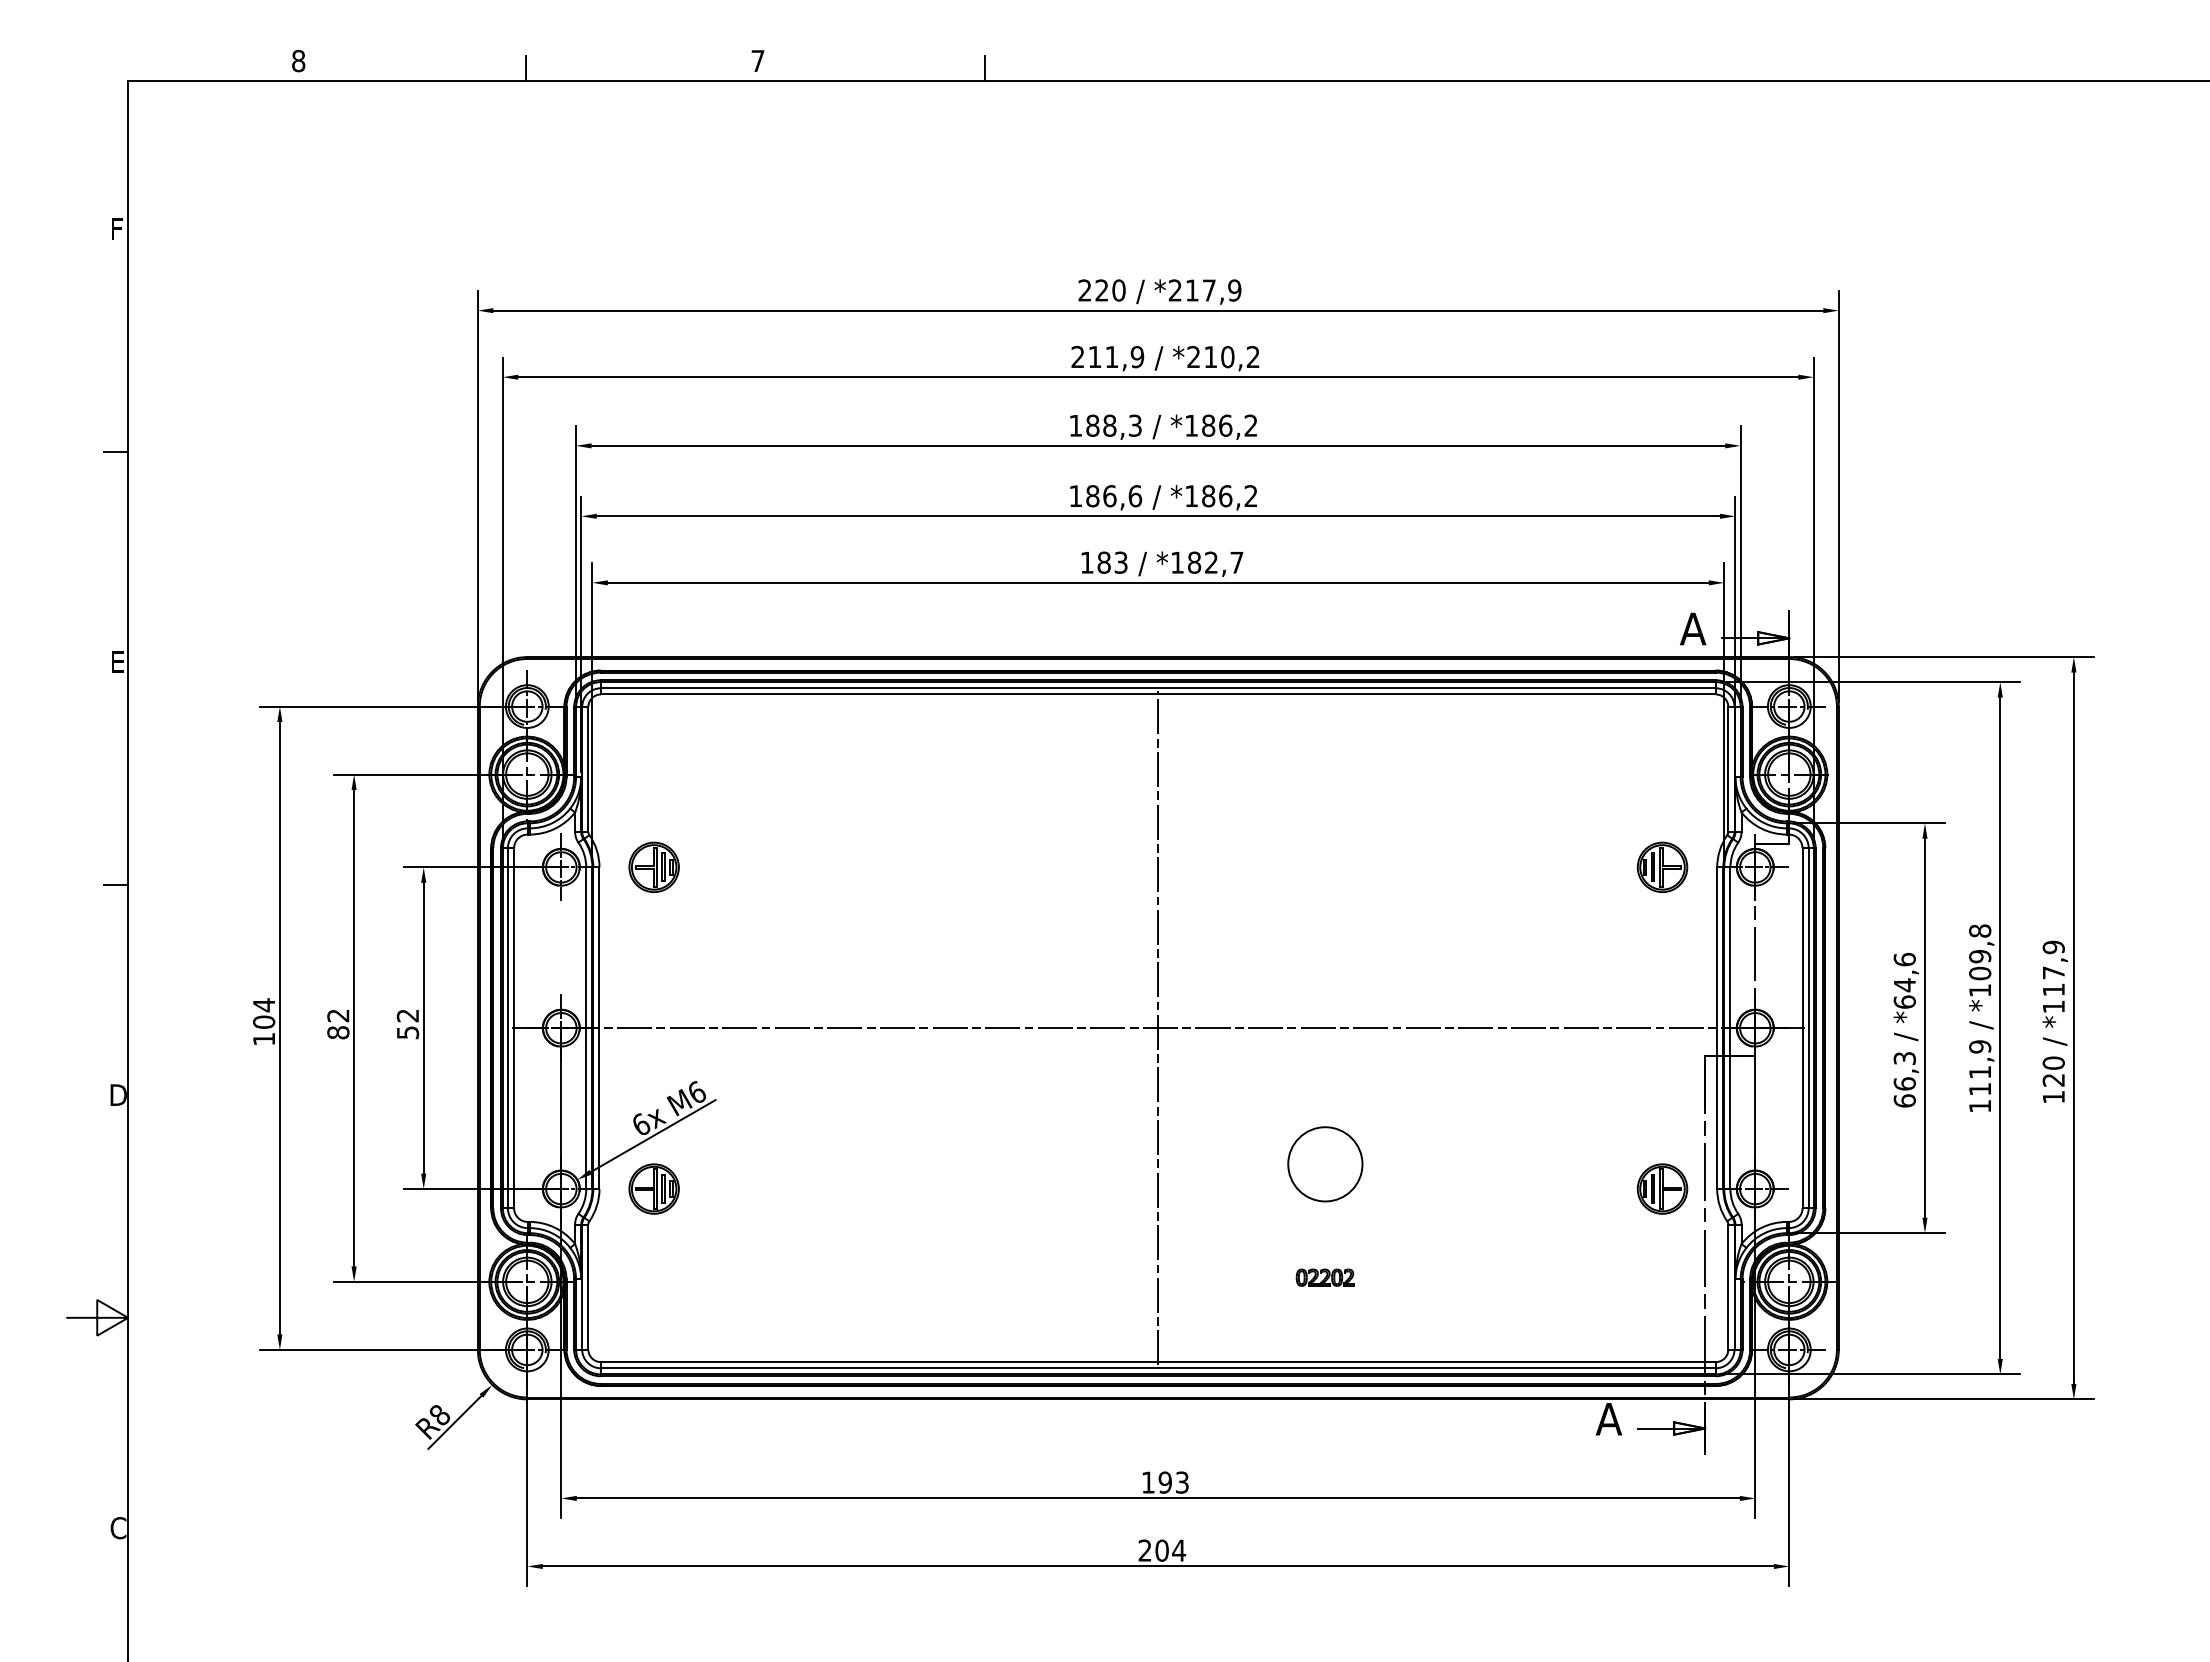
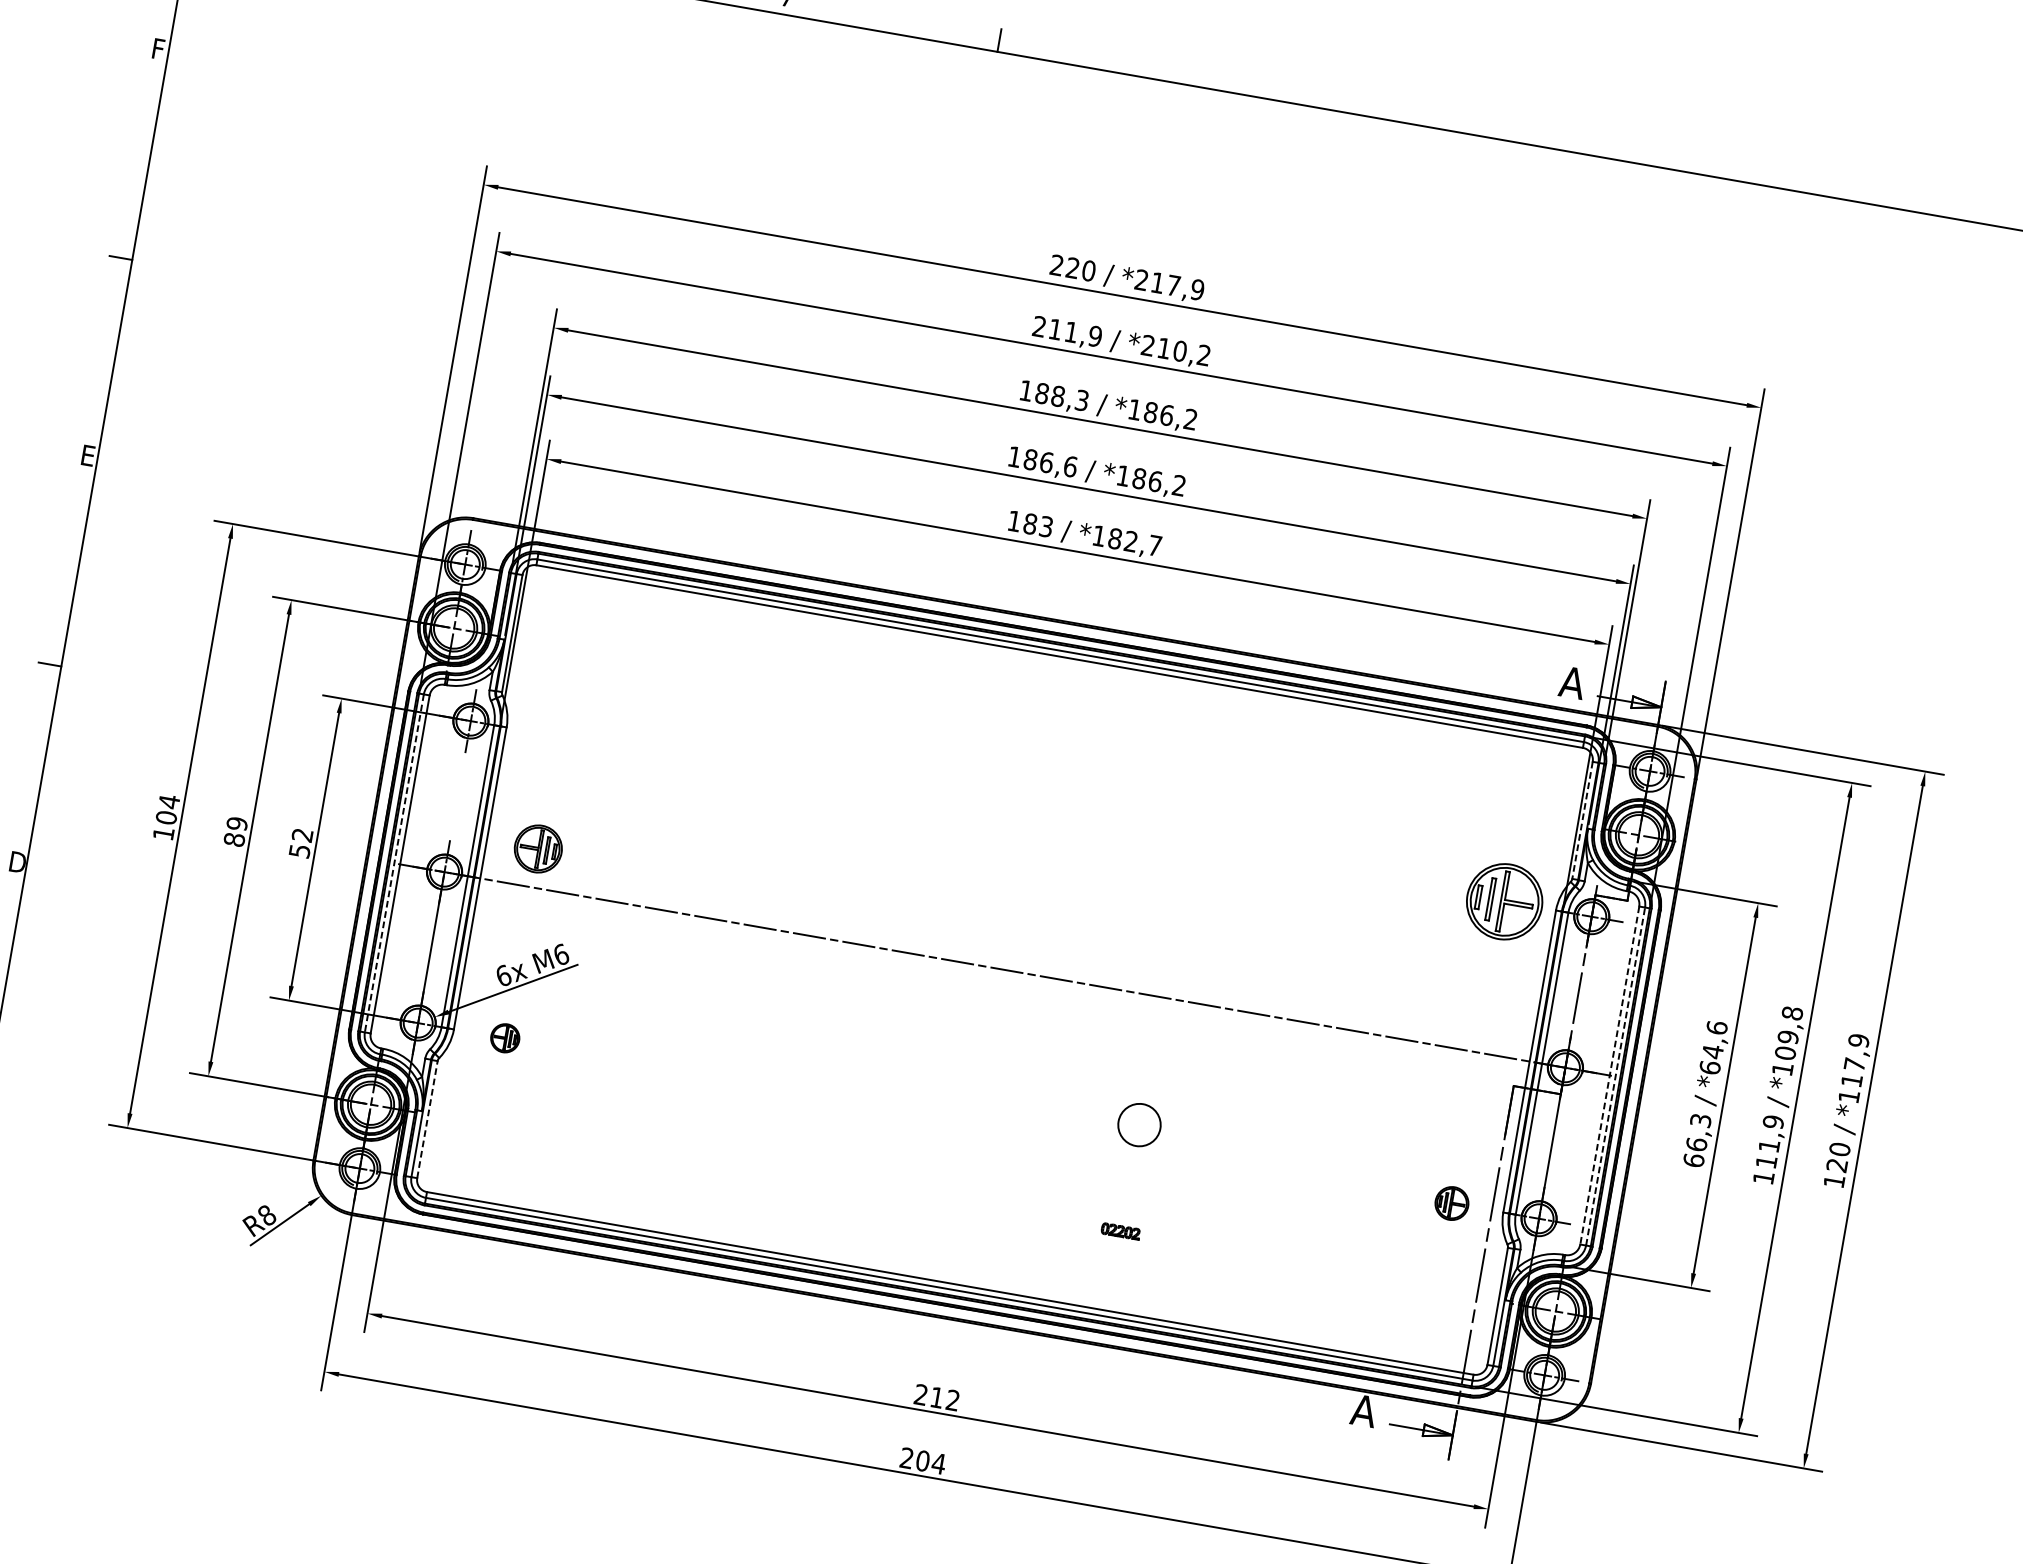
line: (1728, 769) -> (1582, 820), solid -> dashed
part: (653, 866) -> (537, 848), moved
part: (1662, 866) -> (1504, 900), size x1.6
text: (338, 1015) -> (237, 823), 82 -> 89
line: (1808, 1027) -> (1615, 1075), solid -> dashed
line: (507, 1028) -> (393, 863), solid -> dashed
line: (1158, 1028) -> (1005, 970), removed
line: (1802, 1028) -> (1609, 1075), solid -> dashed
circle: (1325, 1164) -> (1139, 1125), size x0.6
part: (653, 1188) -> (504, 1037), size x0.6
part: (1662, 1188) -> (1452, 1203), size x0.7
part: (1324, 1277) -> (1120, 1231), size x0.7
line: (588, 1286) -> (427, 1119), solid -> dashed
text: (1164, 1482) -> (936, 1397), 193 -> 212

